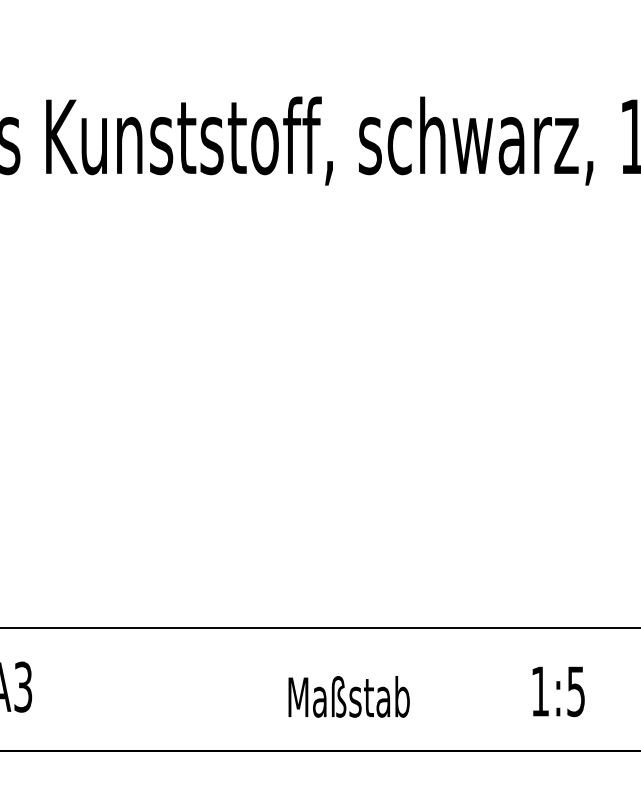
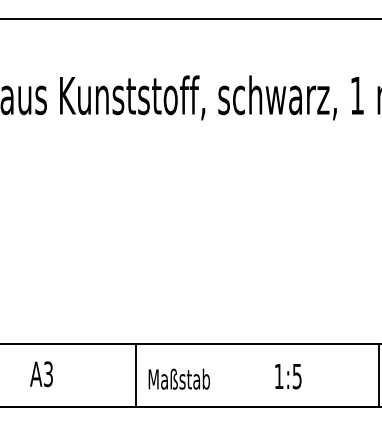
line: (195, 689) -> (135, 375), added
text: (558, 691) -> (288, 376), moved
text: (347, 695) -> (178, 378), moved

